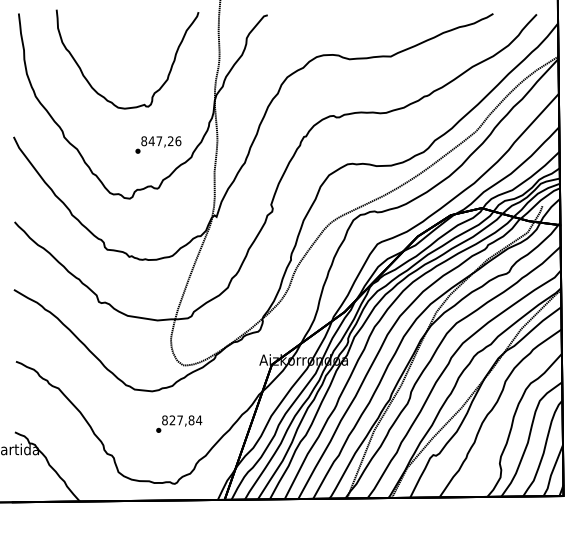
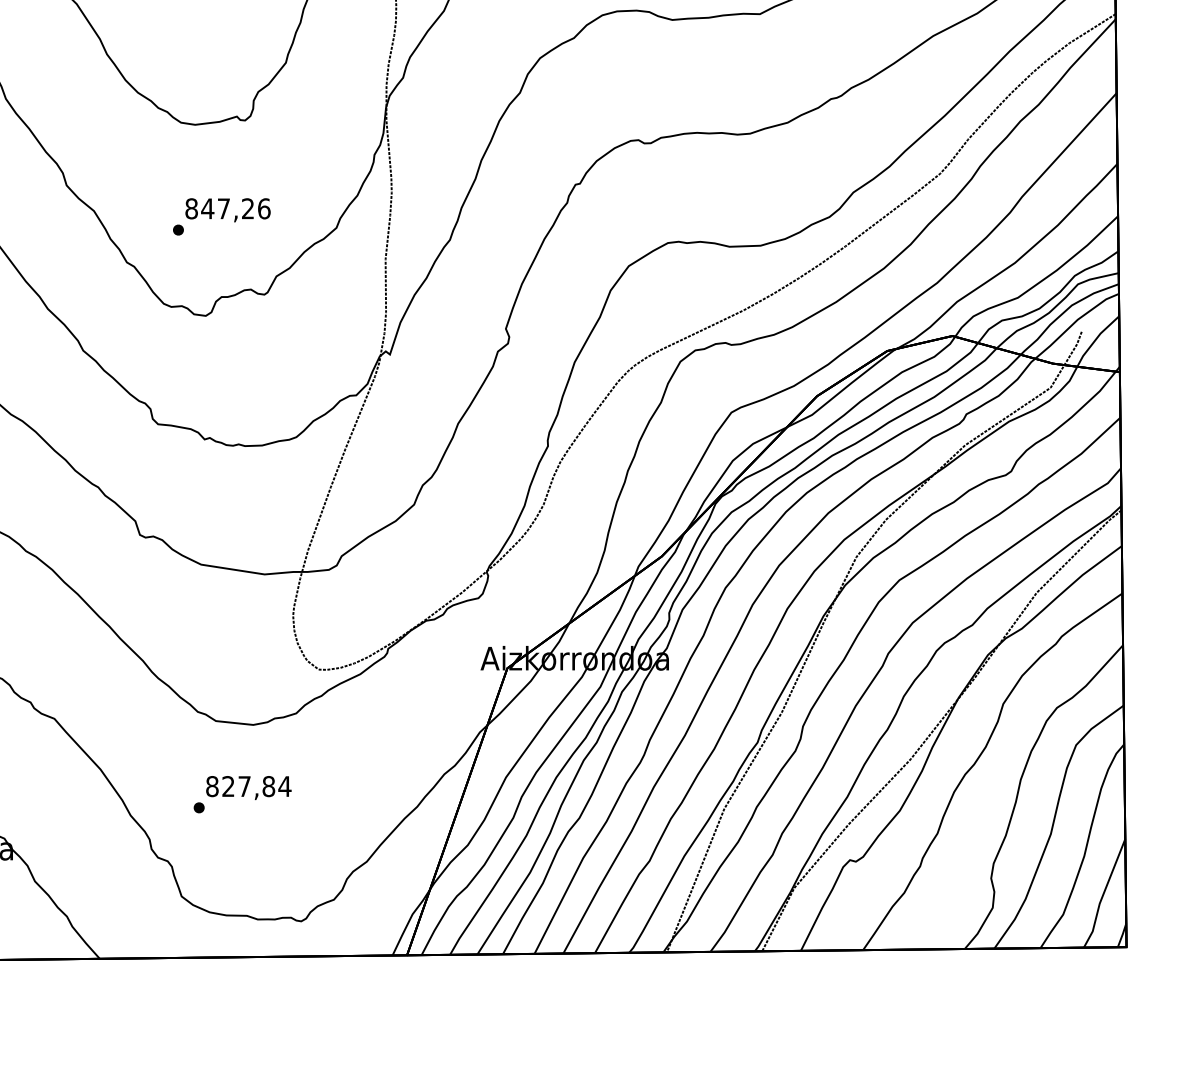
text: (158, 144) -> (222, 215), moved
text: (179, 423) -> (243, 793), moved

